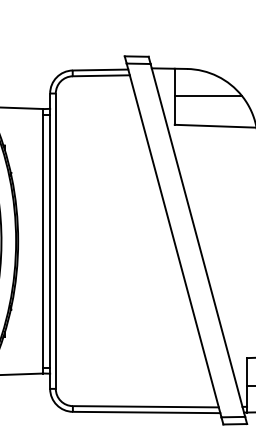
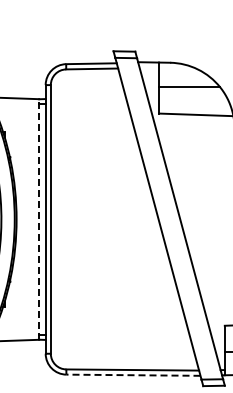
line: (43, 241) -> (39, 219), solid -> dashed
line: (145, 412) -> (132, 375), solid -> dashed

